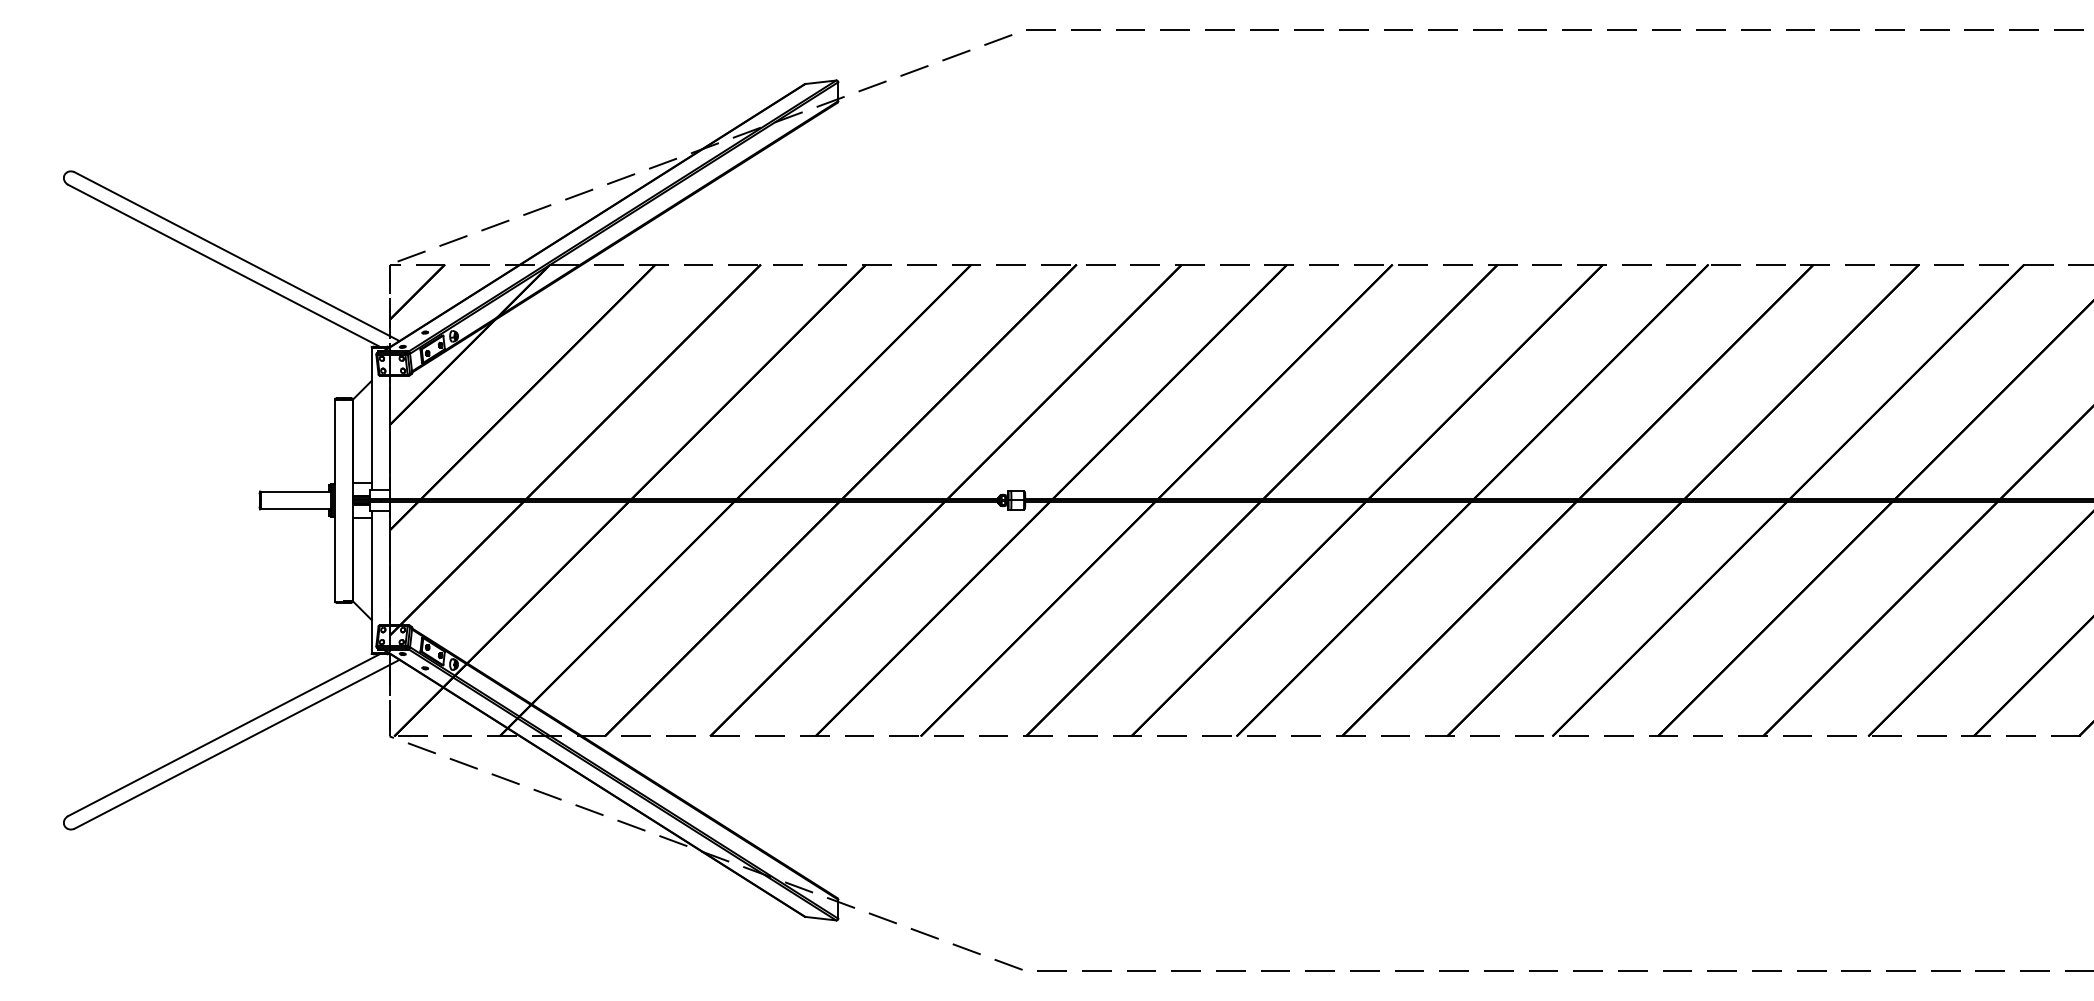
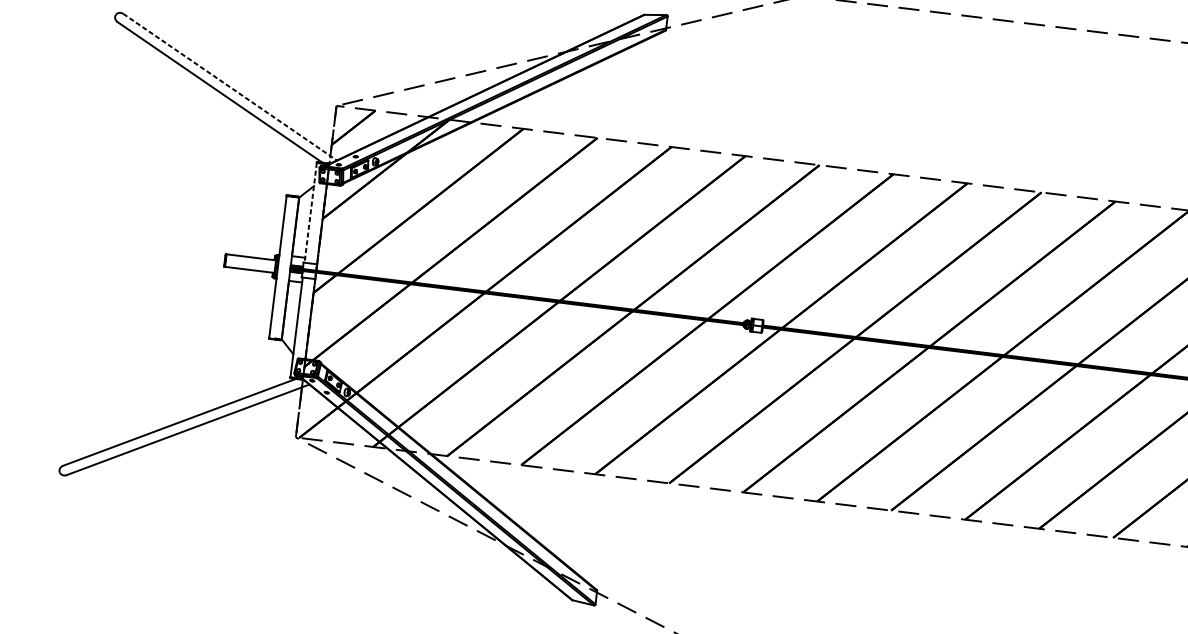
line: (237, 256) -> (230, 87), solid -> dashed
line: (371, 418) -> (310, 212), solid -> dashed

